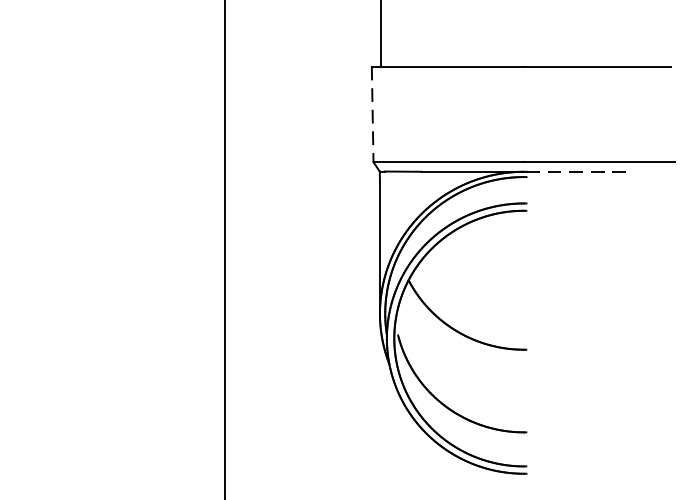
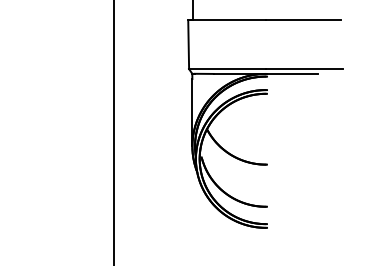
line: (372, 115) -> (188, 45), dashed -> solid
line: (574, 170) -> (291, 73), dashed -> solid

